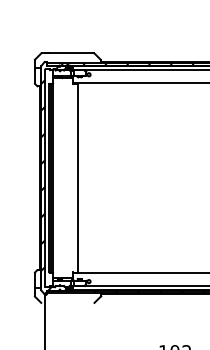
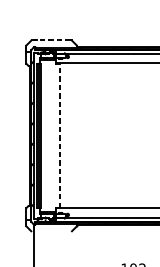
line: (70, 53) -> (53, 40), solid -> dashed
line: (78, 177) -> (59, 135), solid -> dashed

